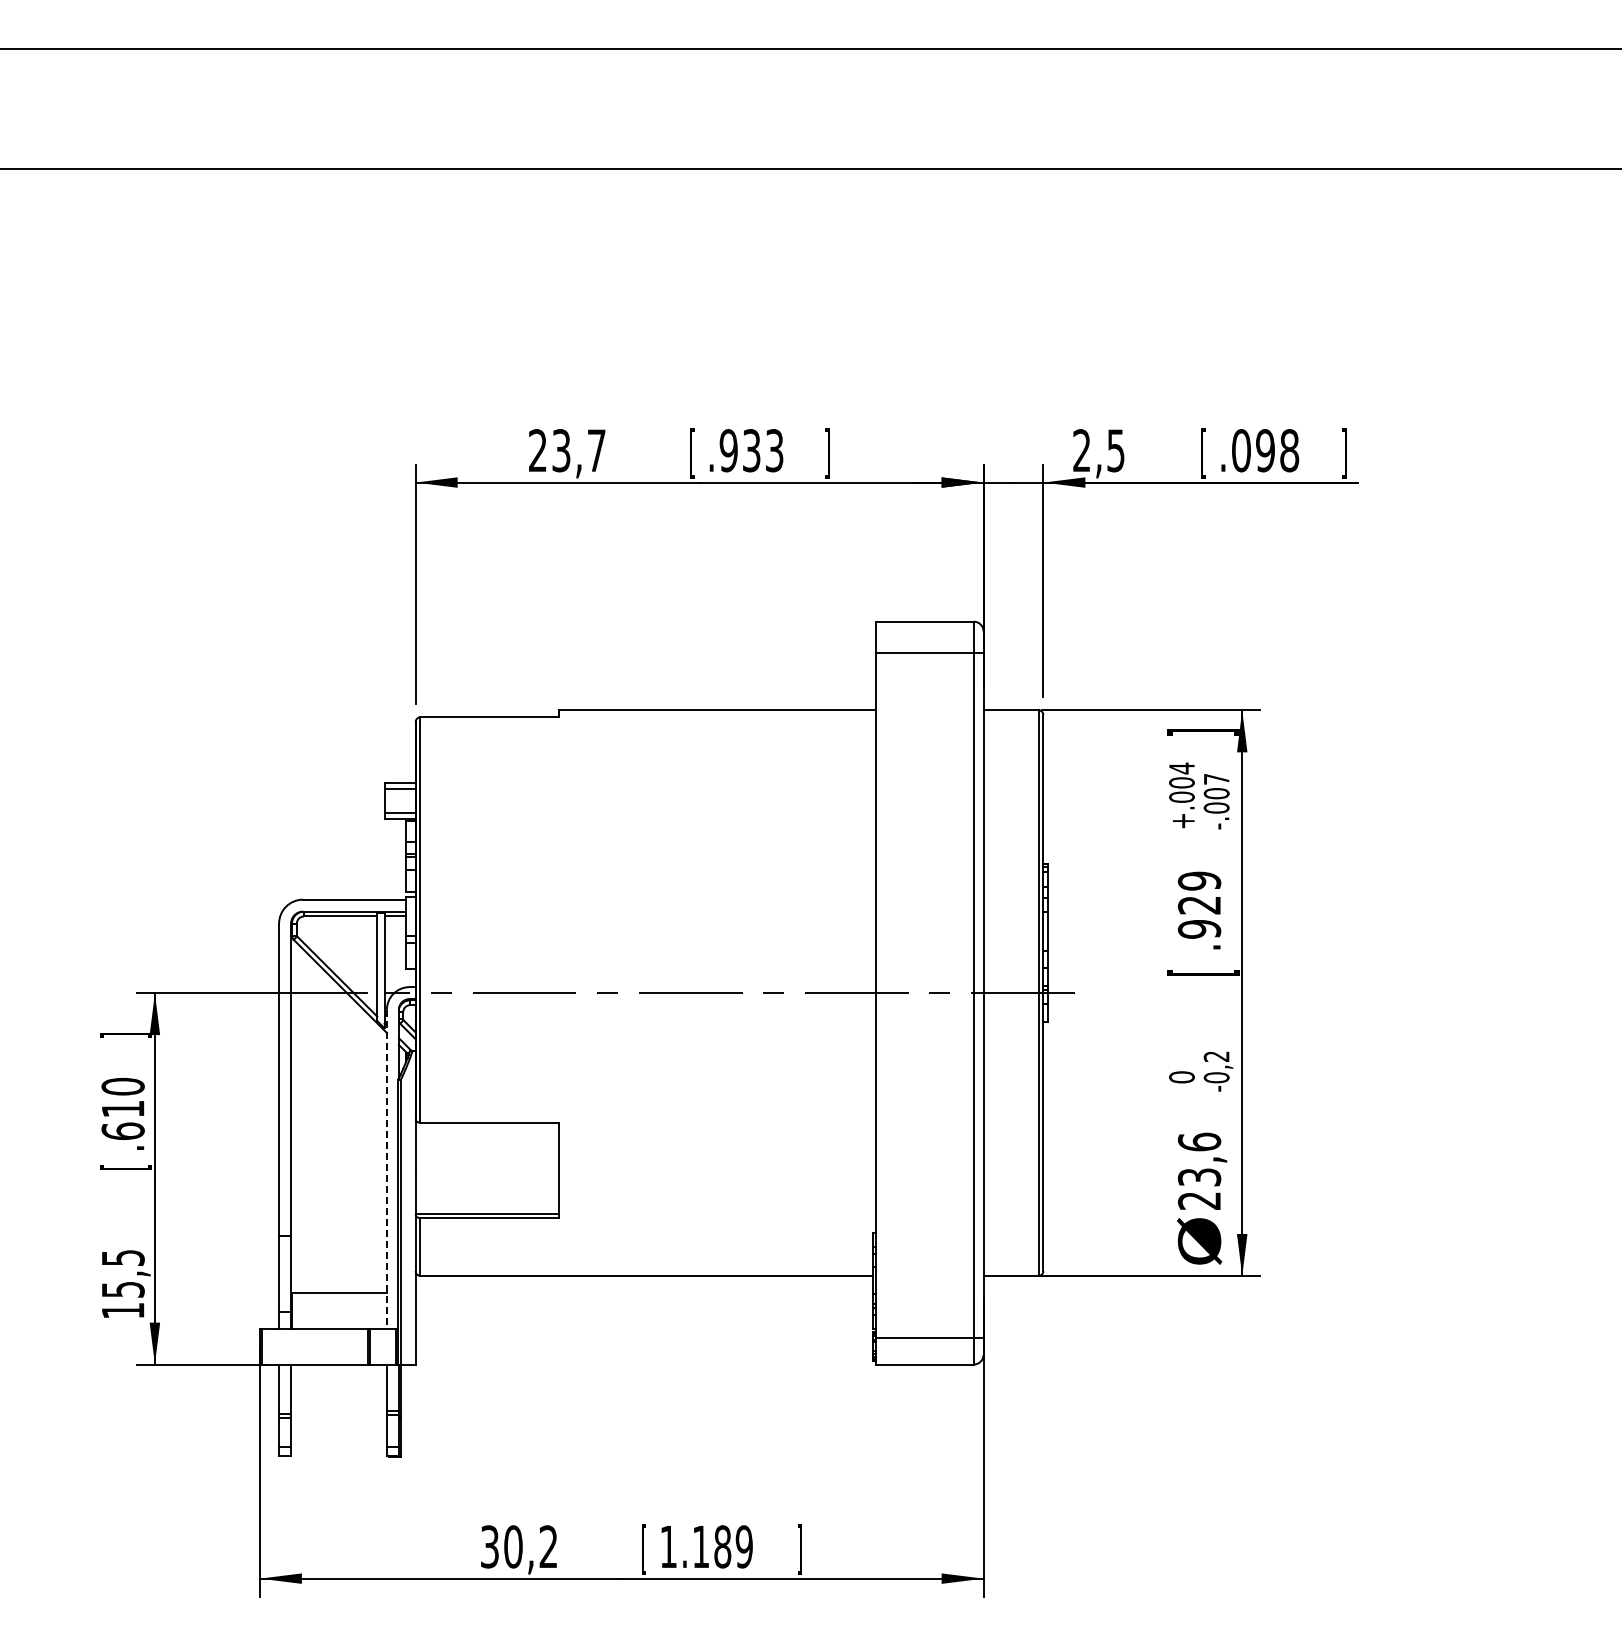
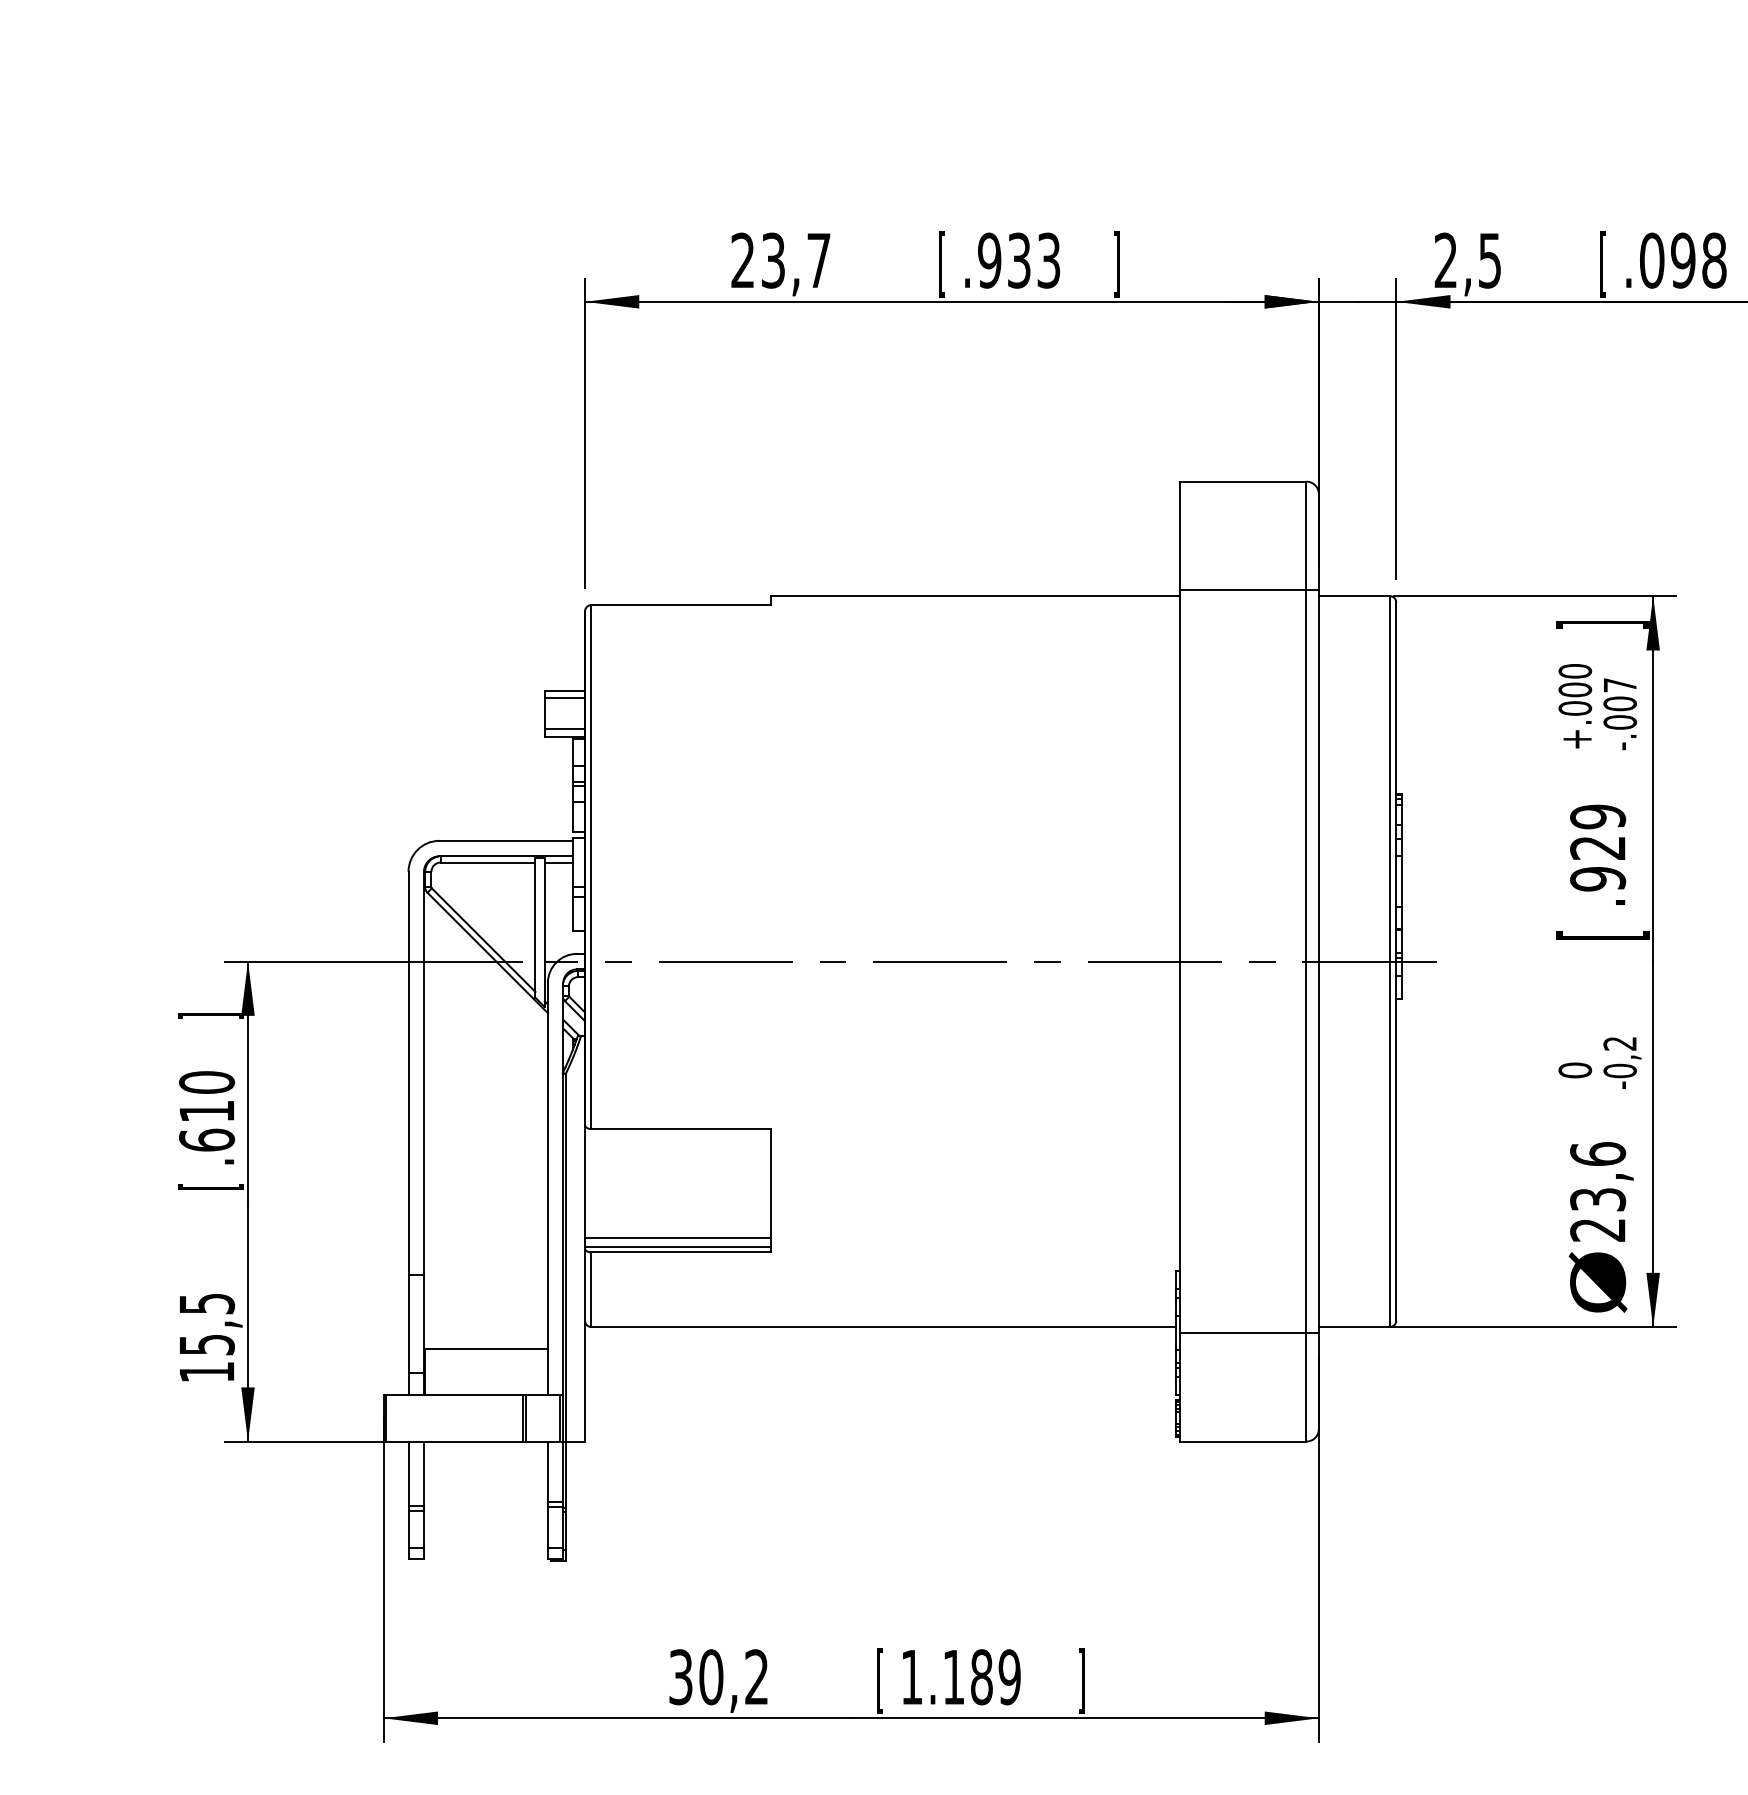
line: (929, 652) -> (1249, 589), moved
text: (1181, 768) -> (1574, 671), +.004 -> +.000
line: (386, 1169) -> (547, 1189), dashed -> solid
line: (487, 1206) -> (677, 1237), added
line: (929, 1337) -> (1249, 1332), moved

